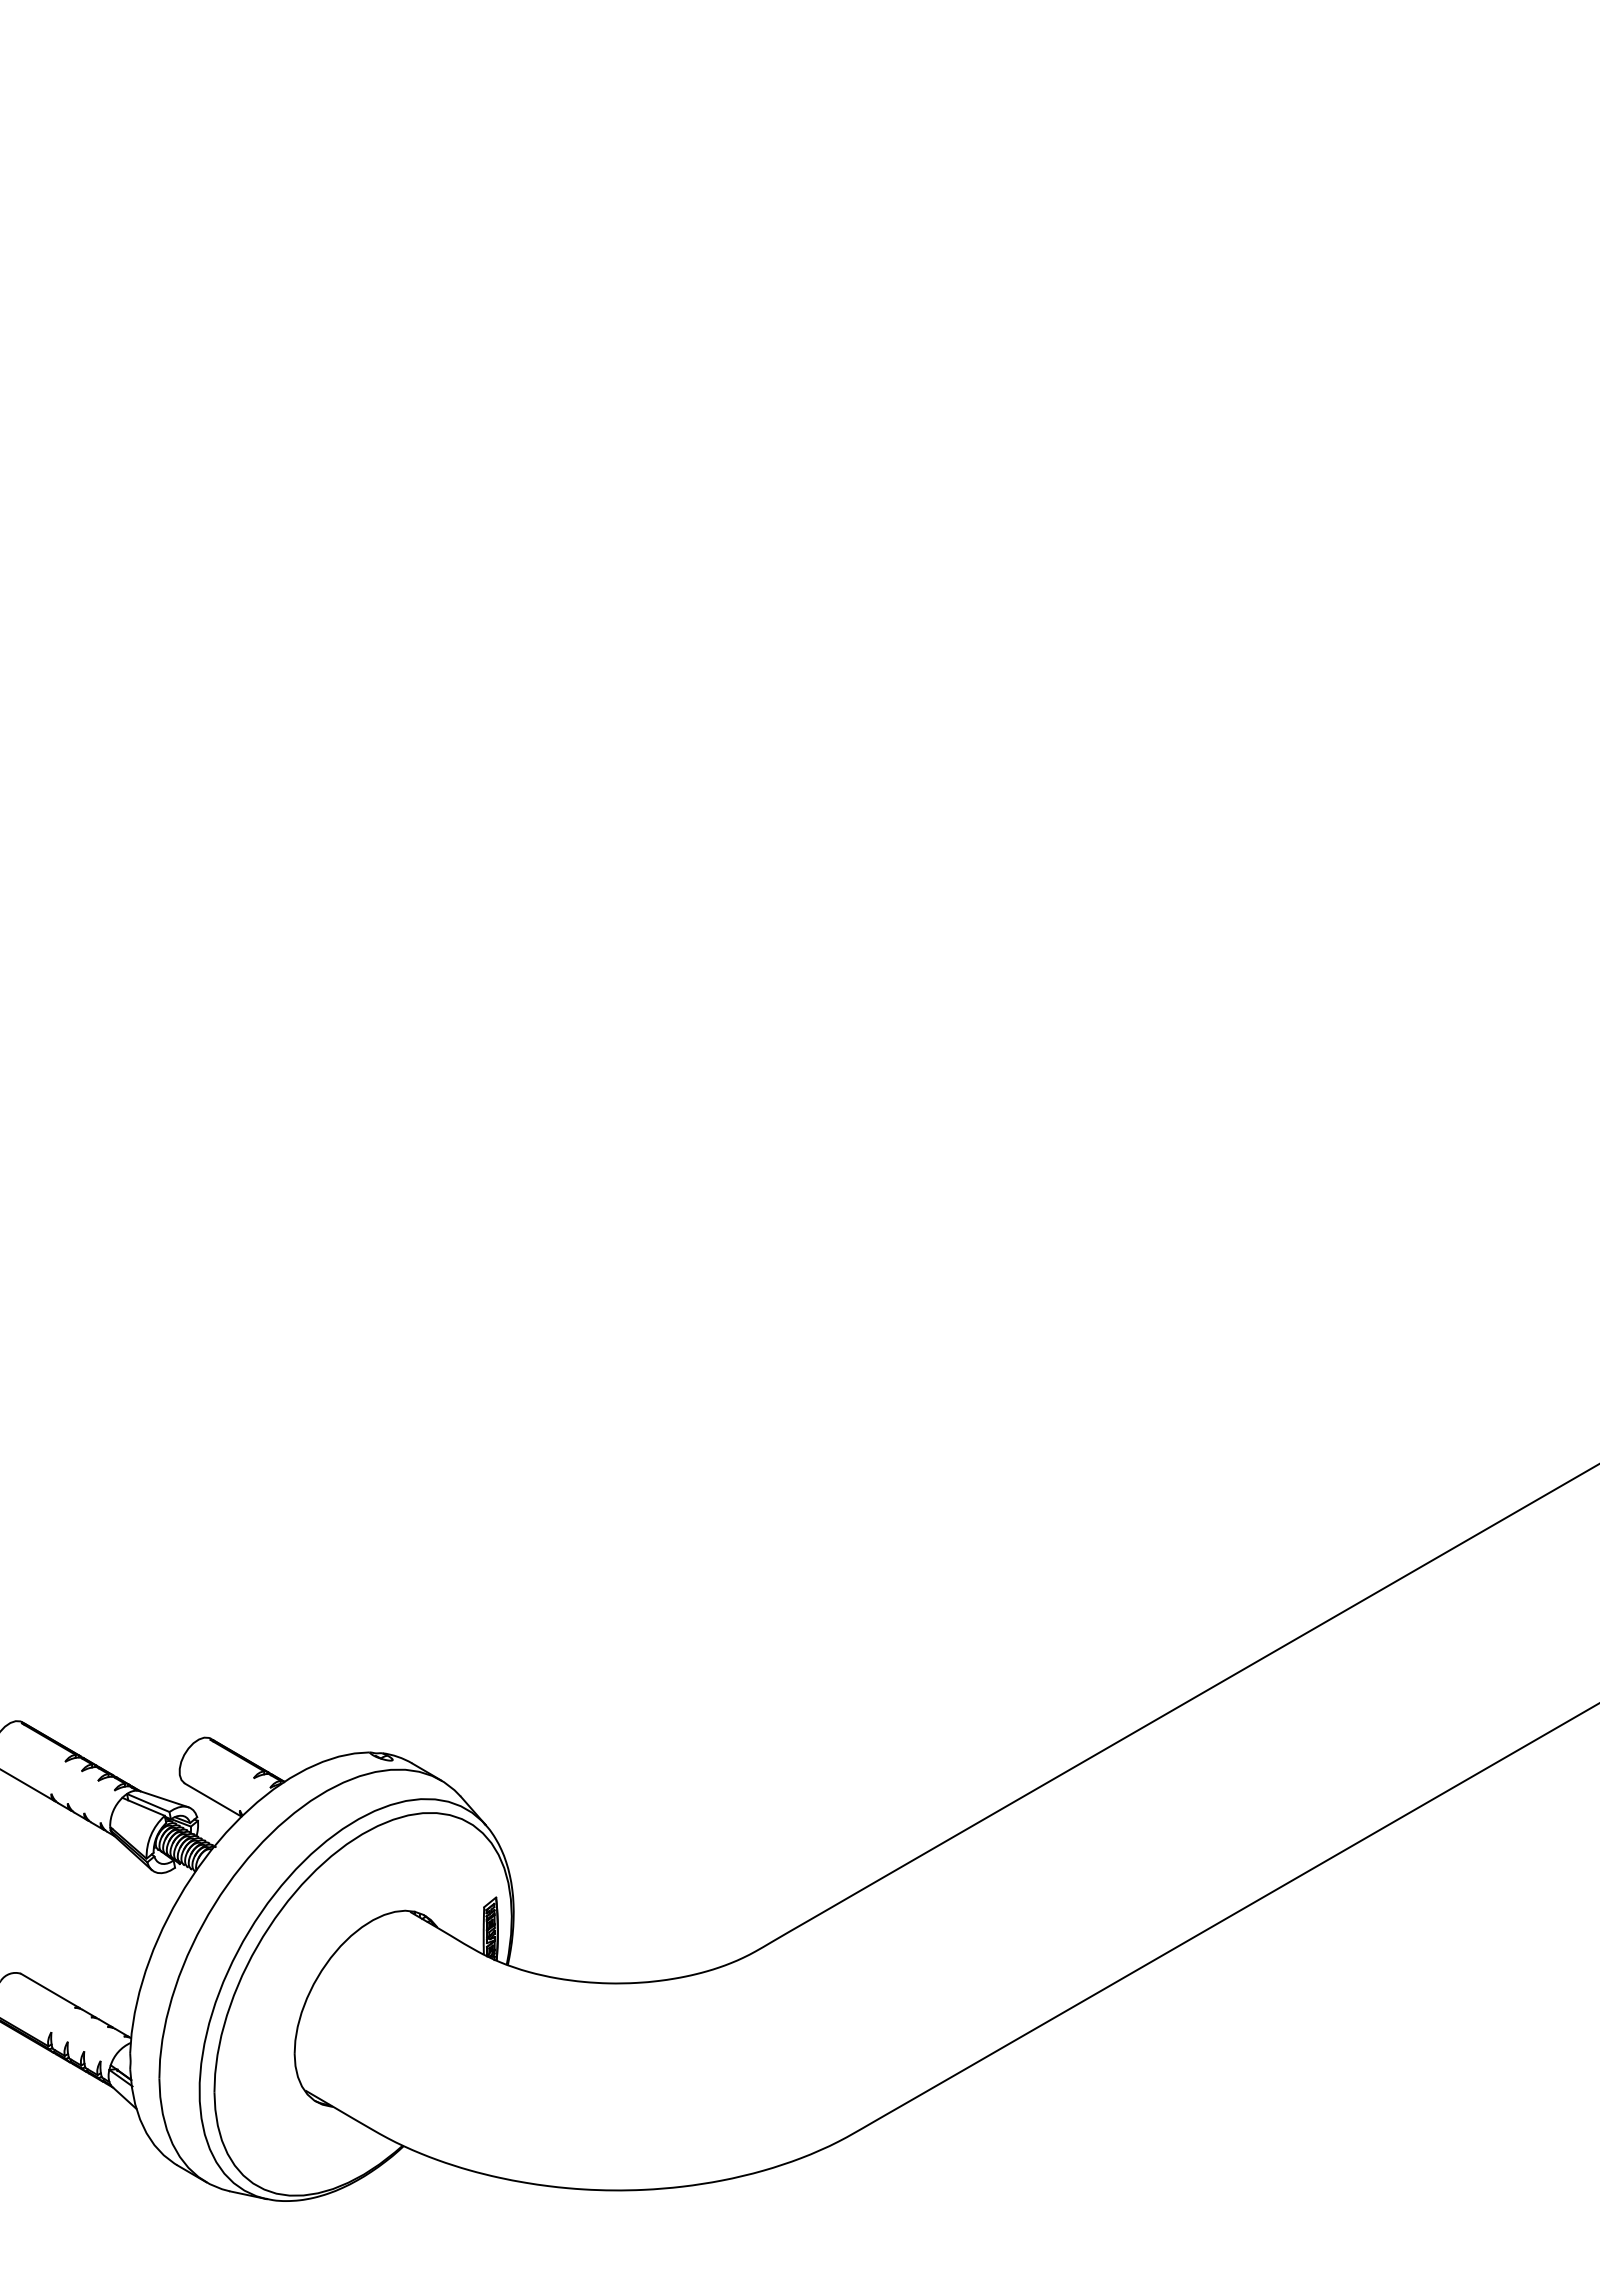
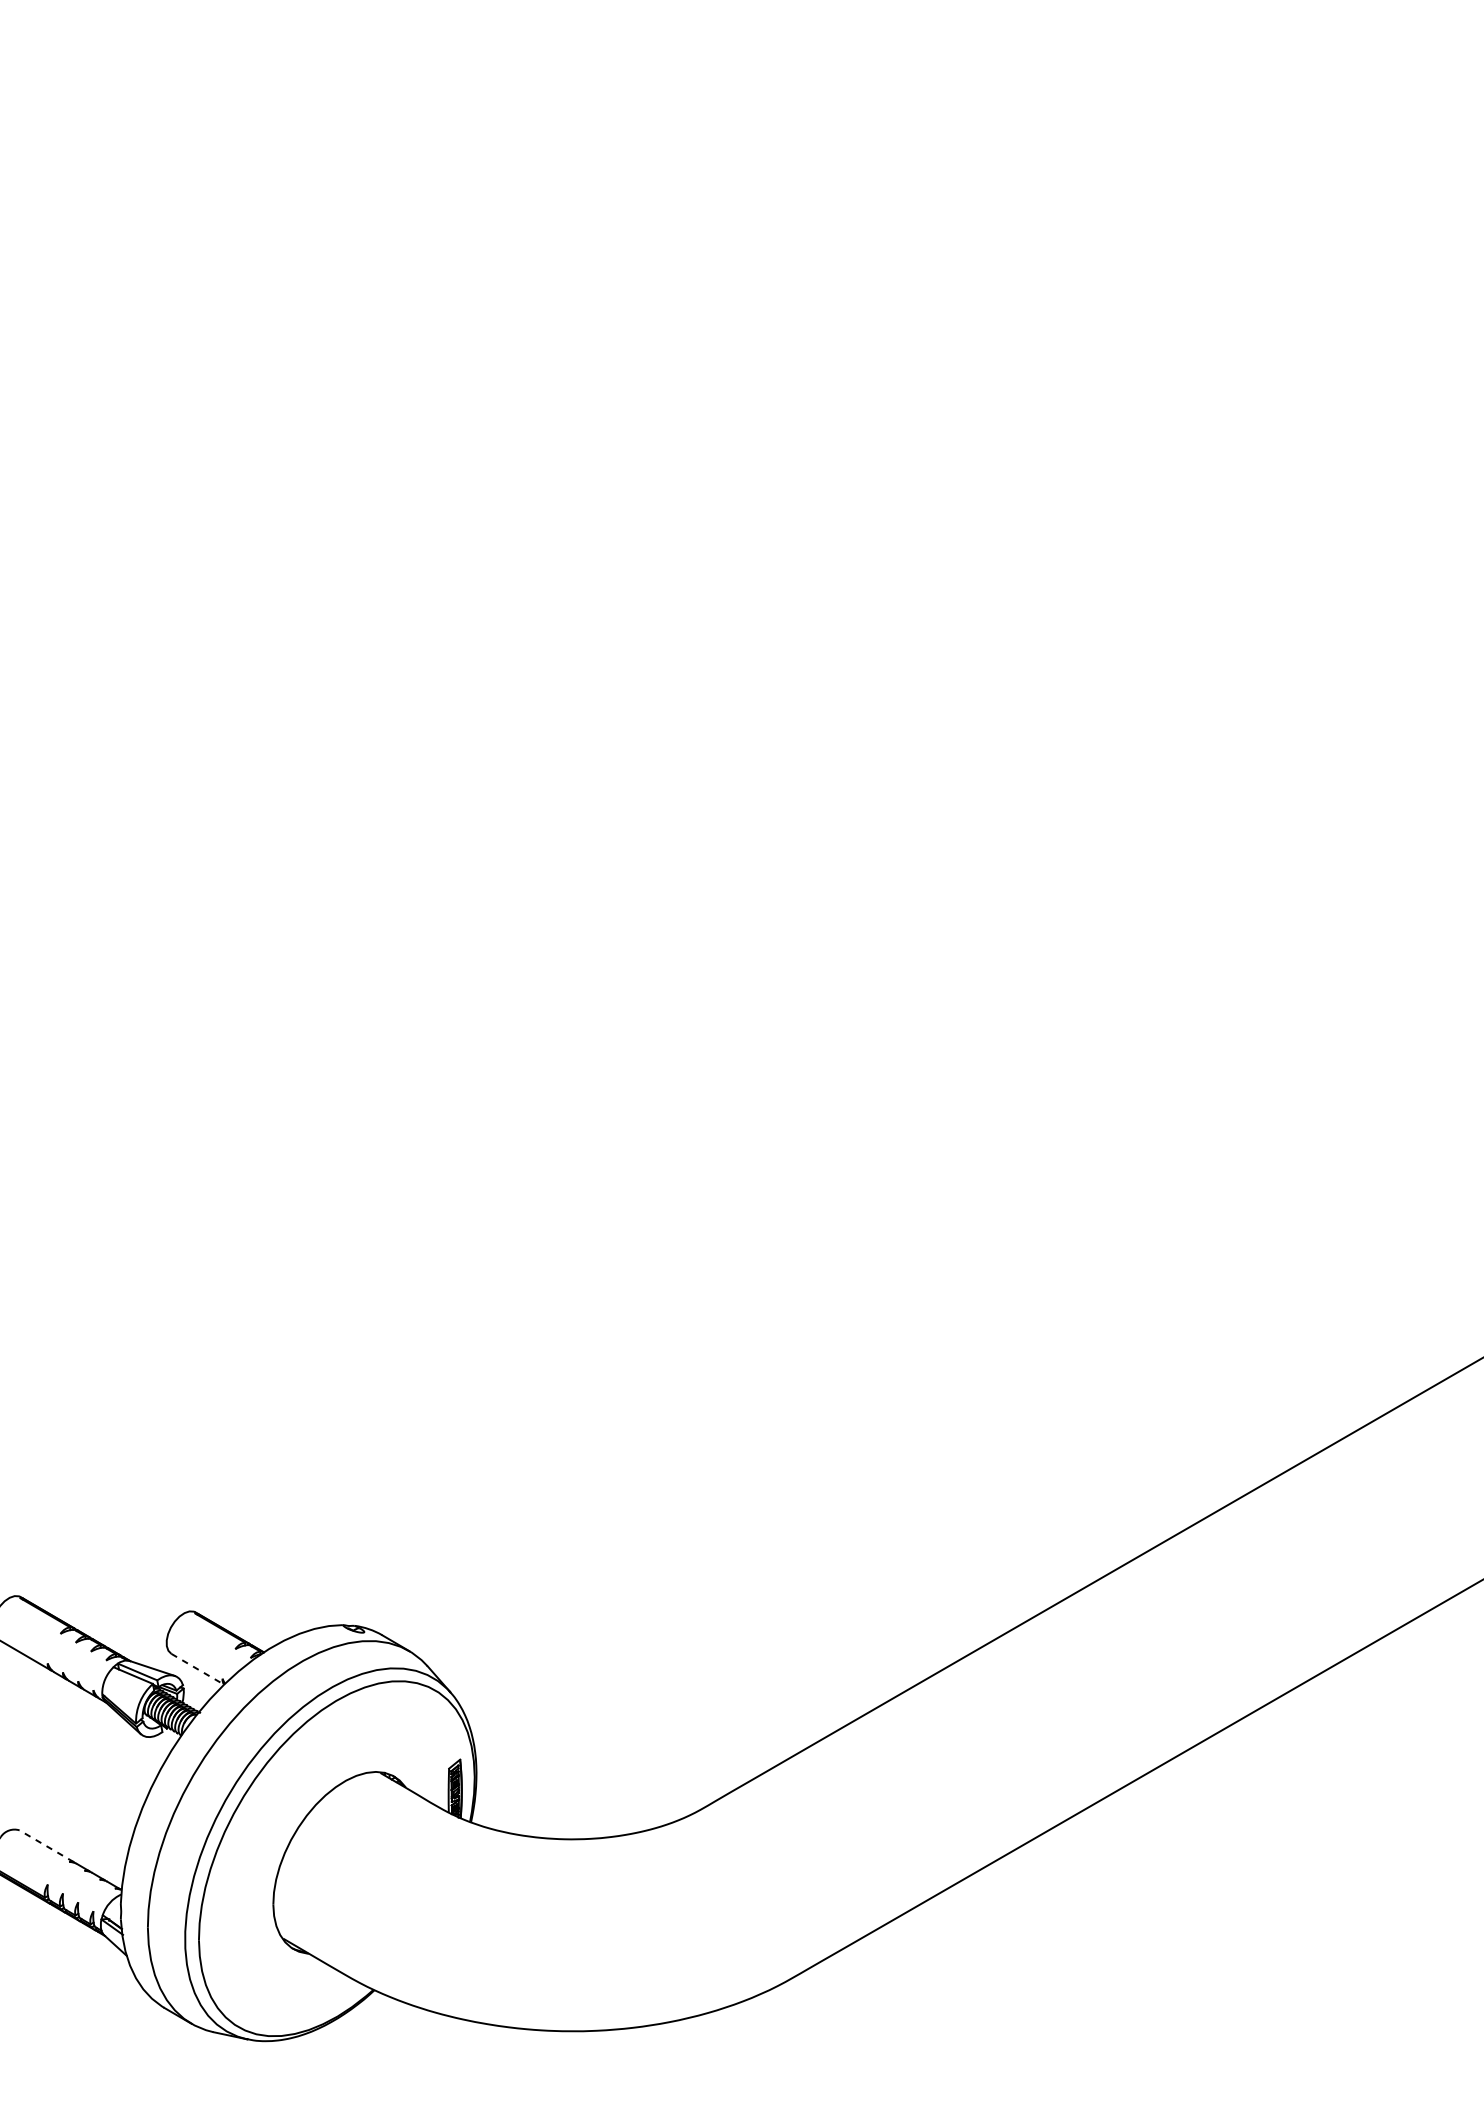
line: (213, 1800) -> (198, 1669), solid -> dashed
line: (50, 1990) -> (46, 1845), solid -> dashed

